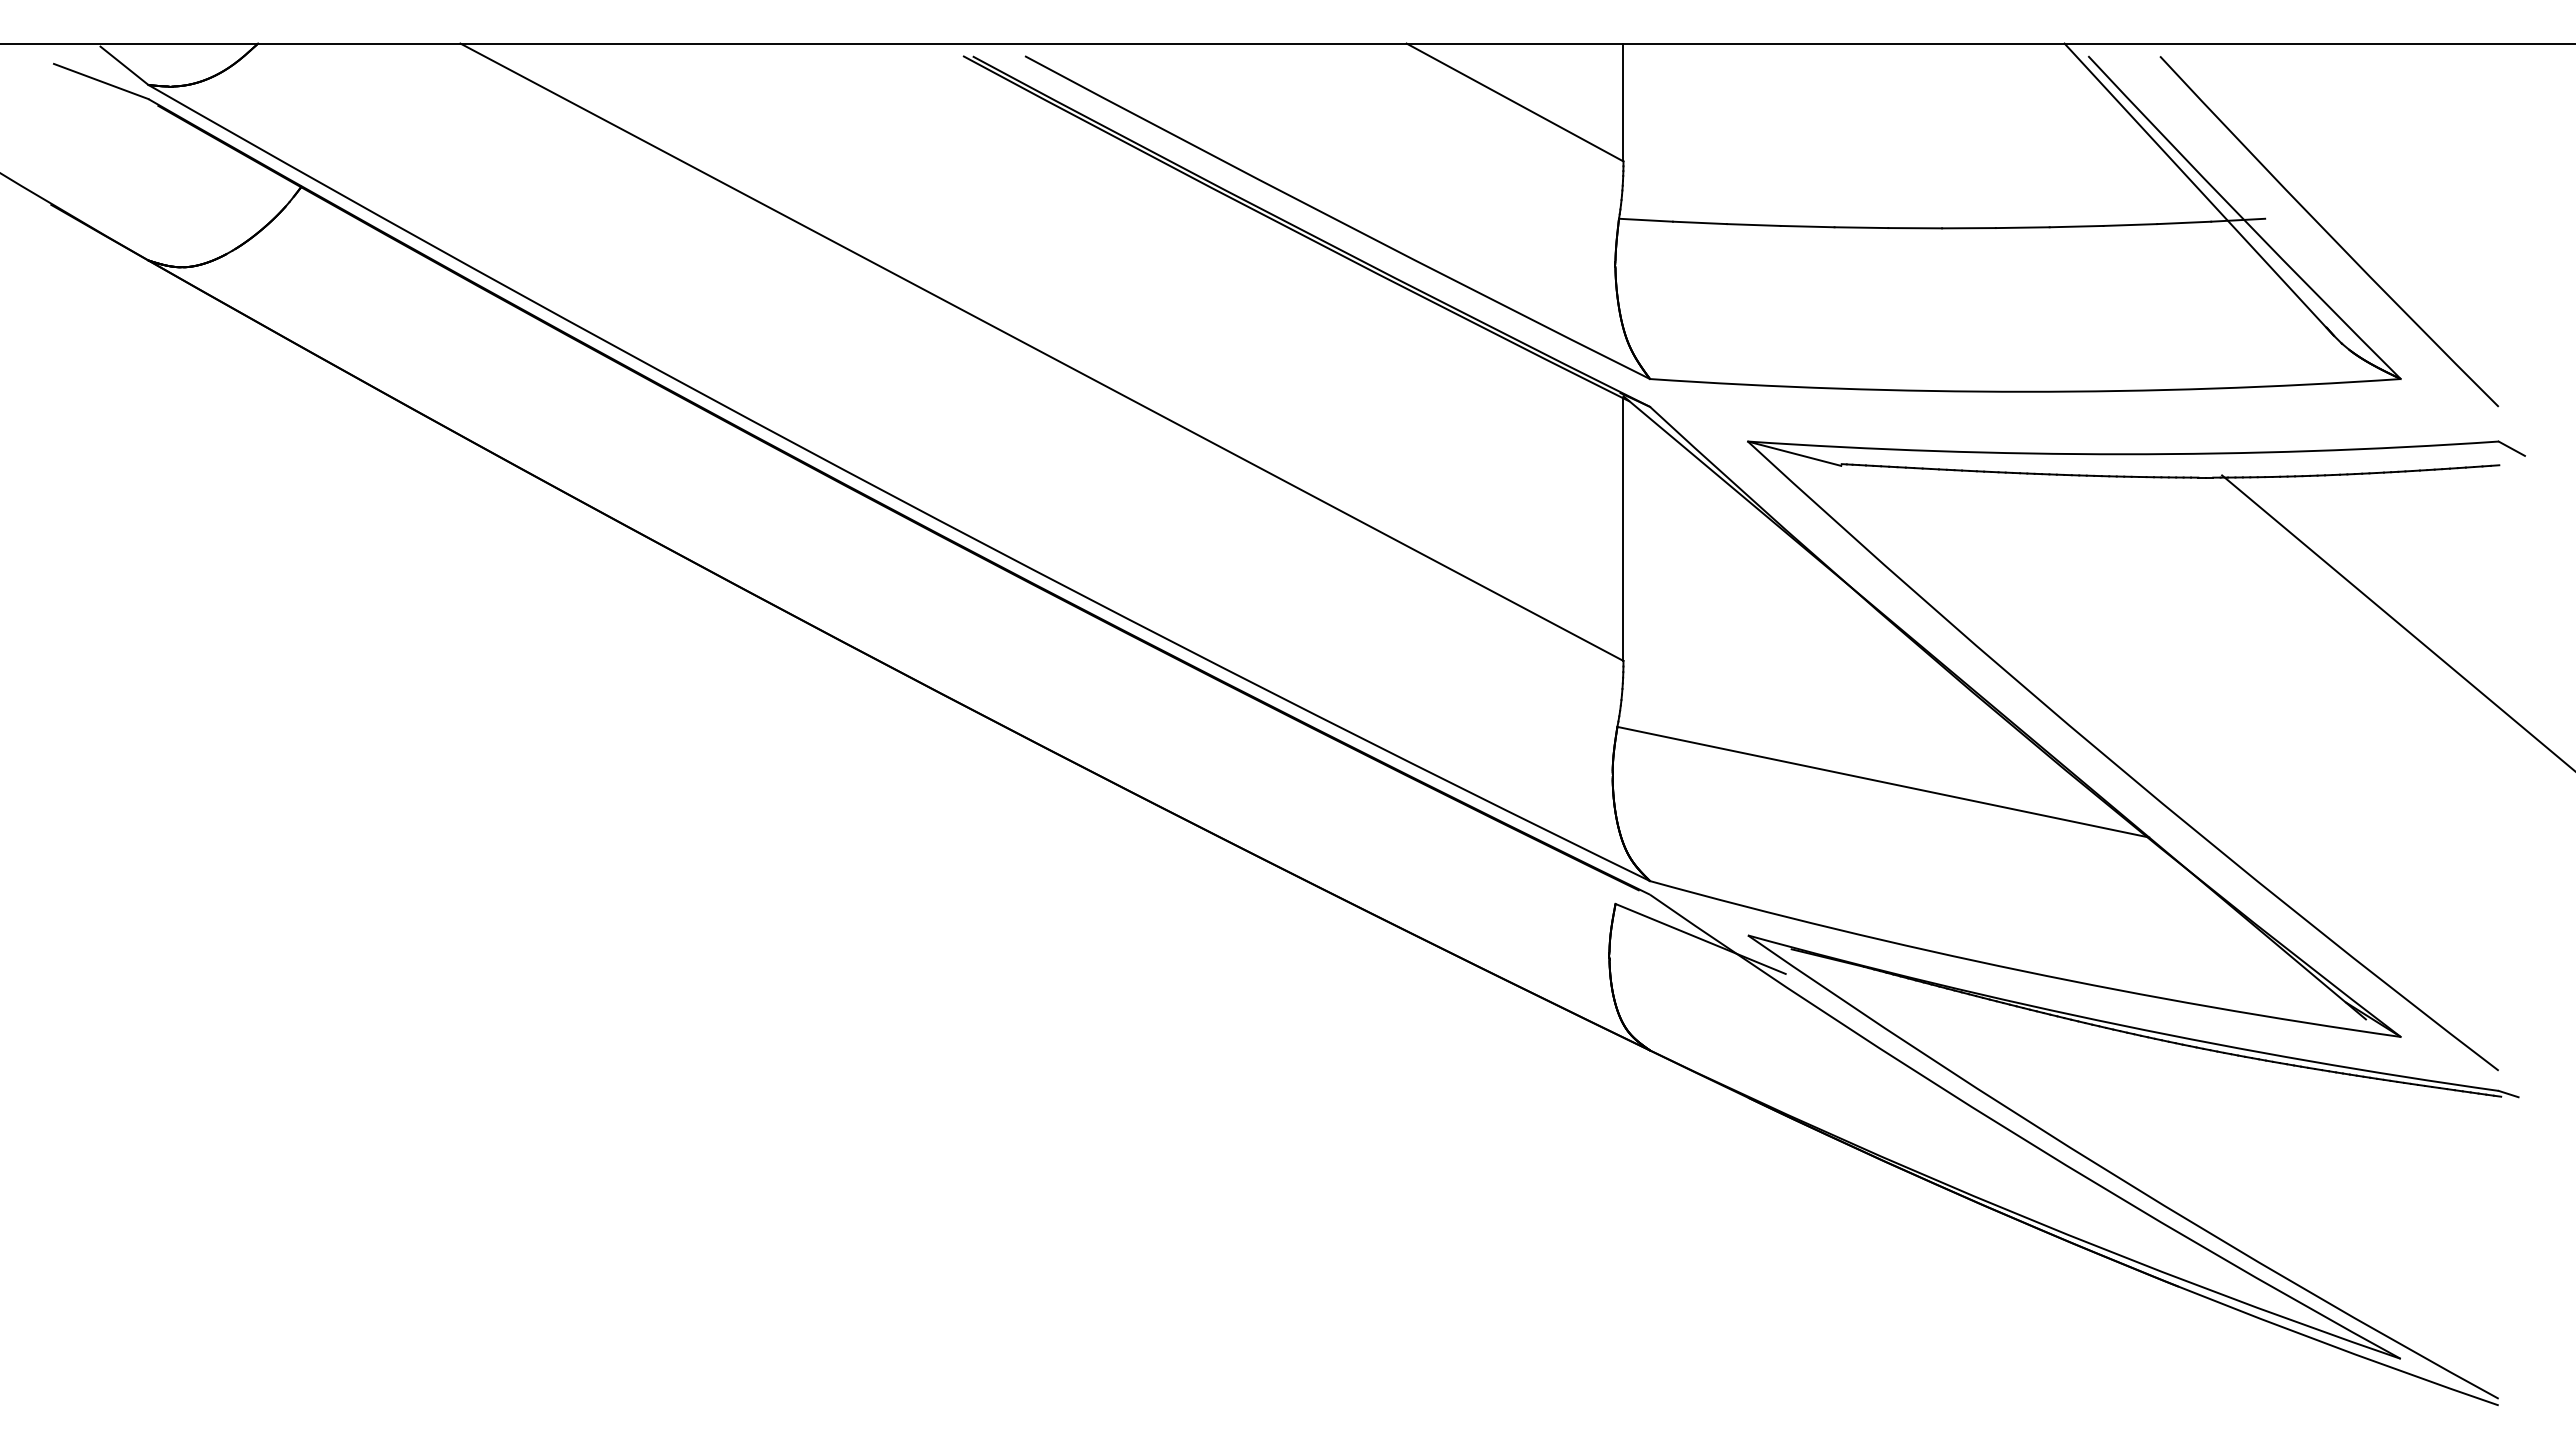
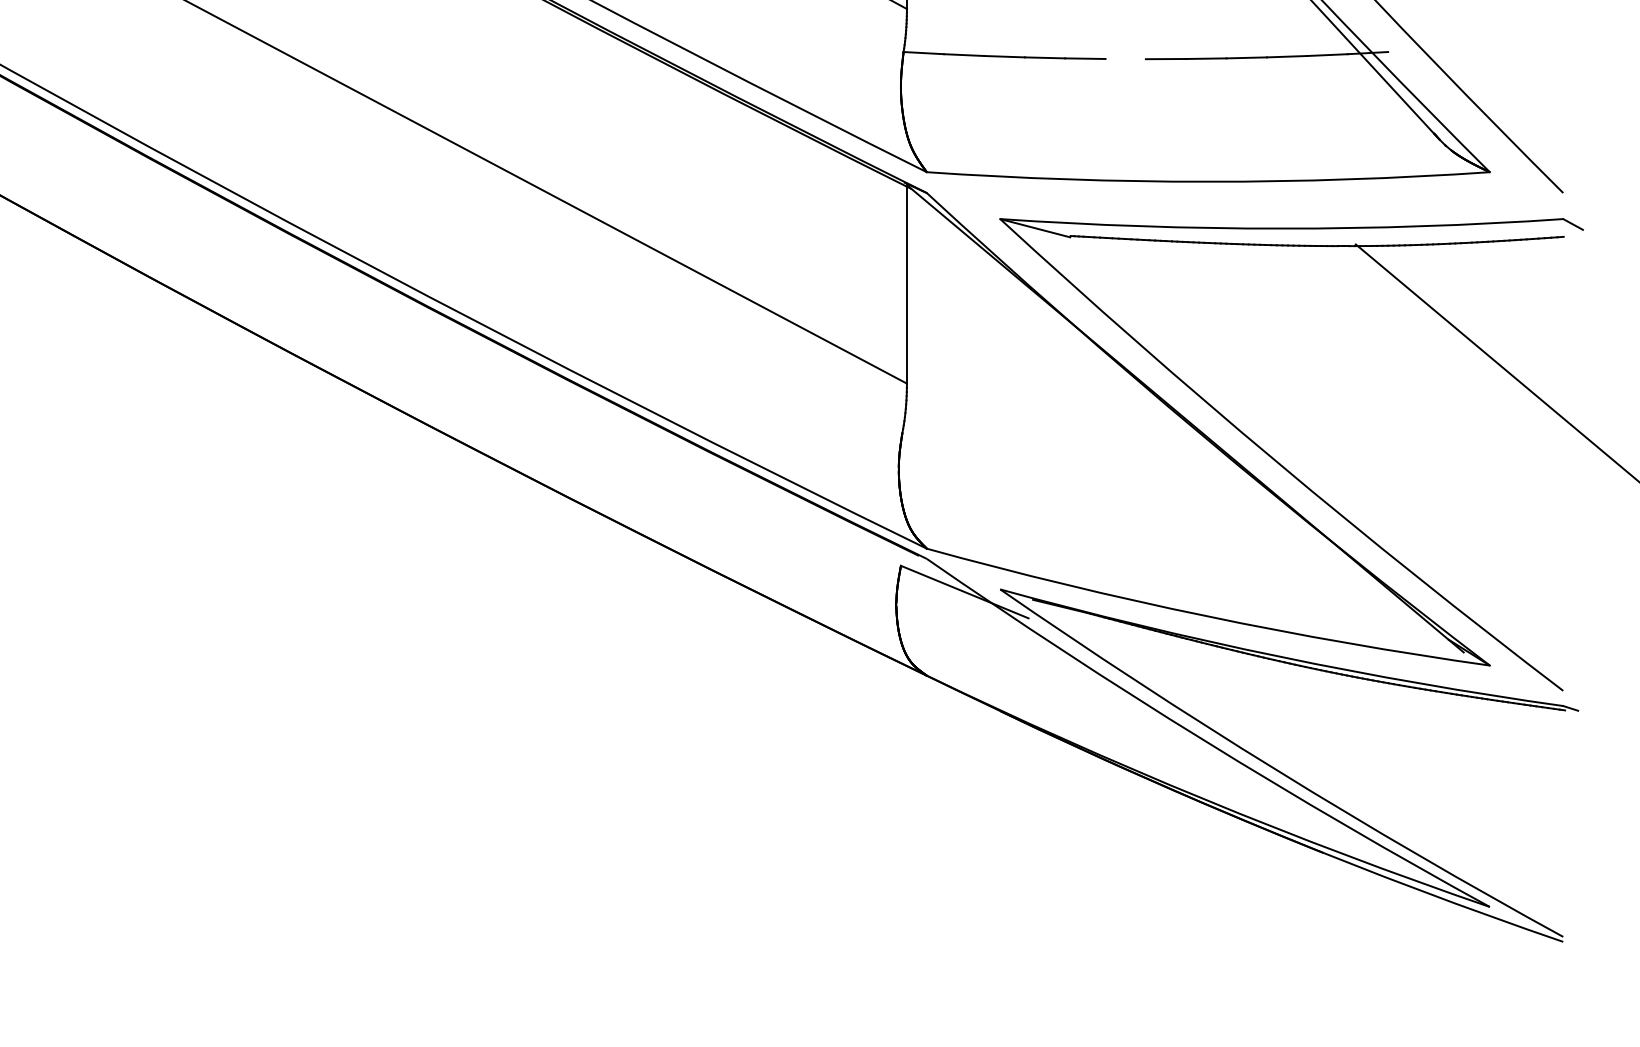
line: (1915, 228) -> (1125, 59), removed
line: (1883, 781) -> (1101, 474), removed

